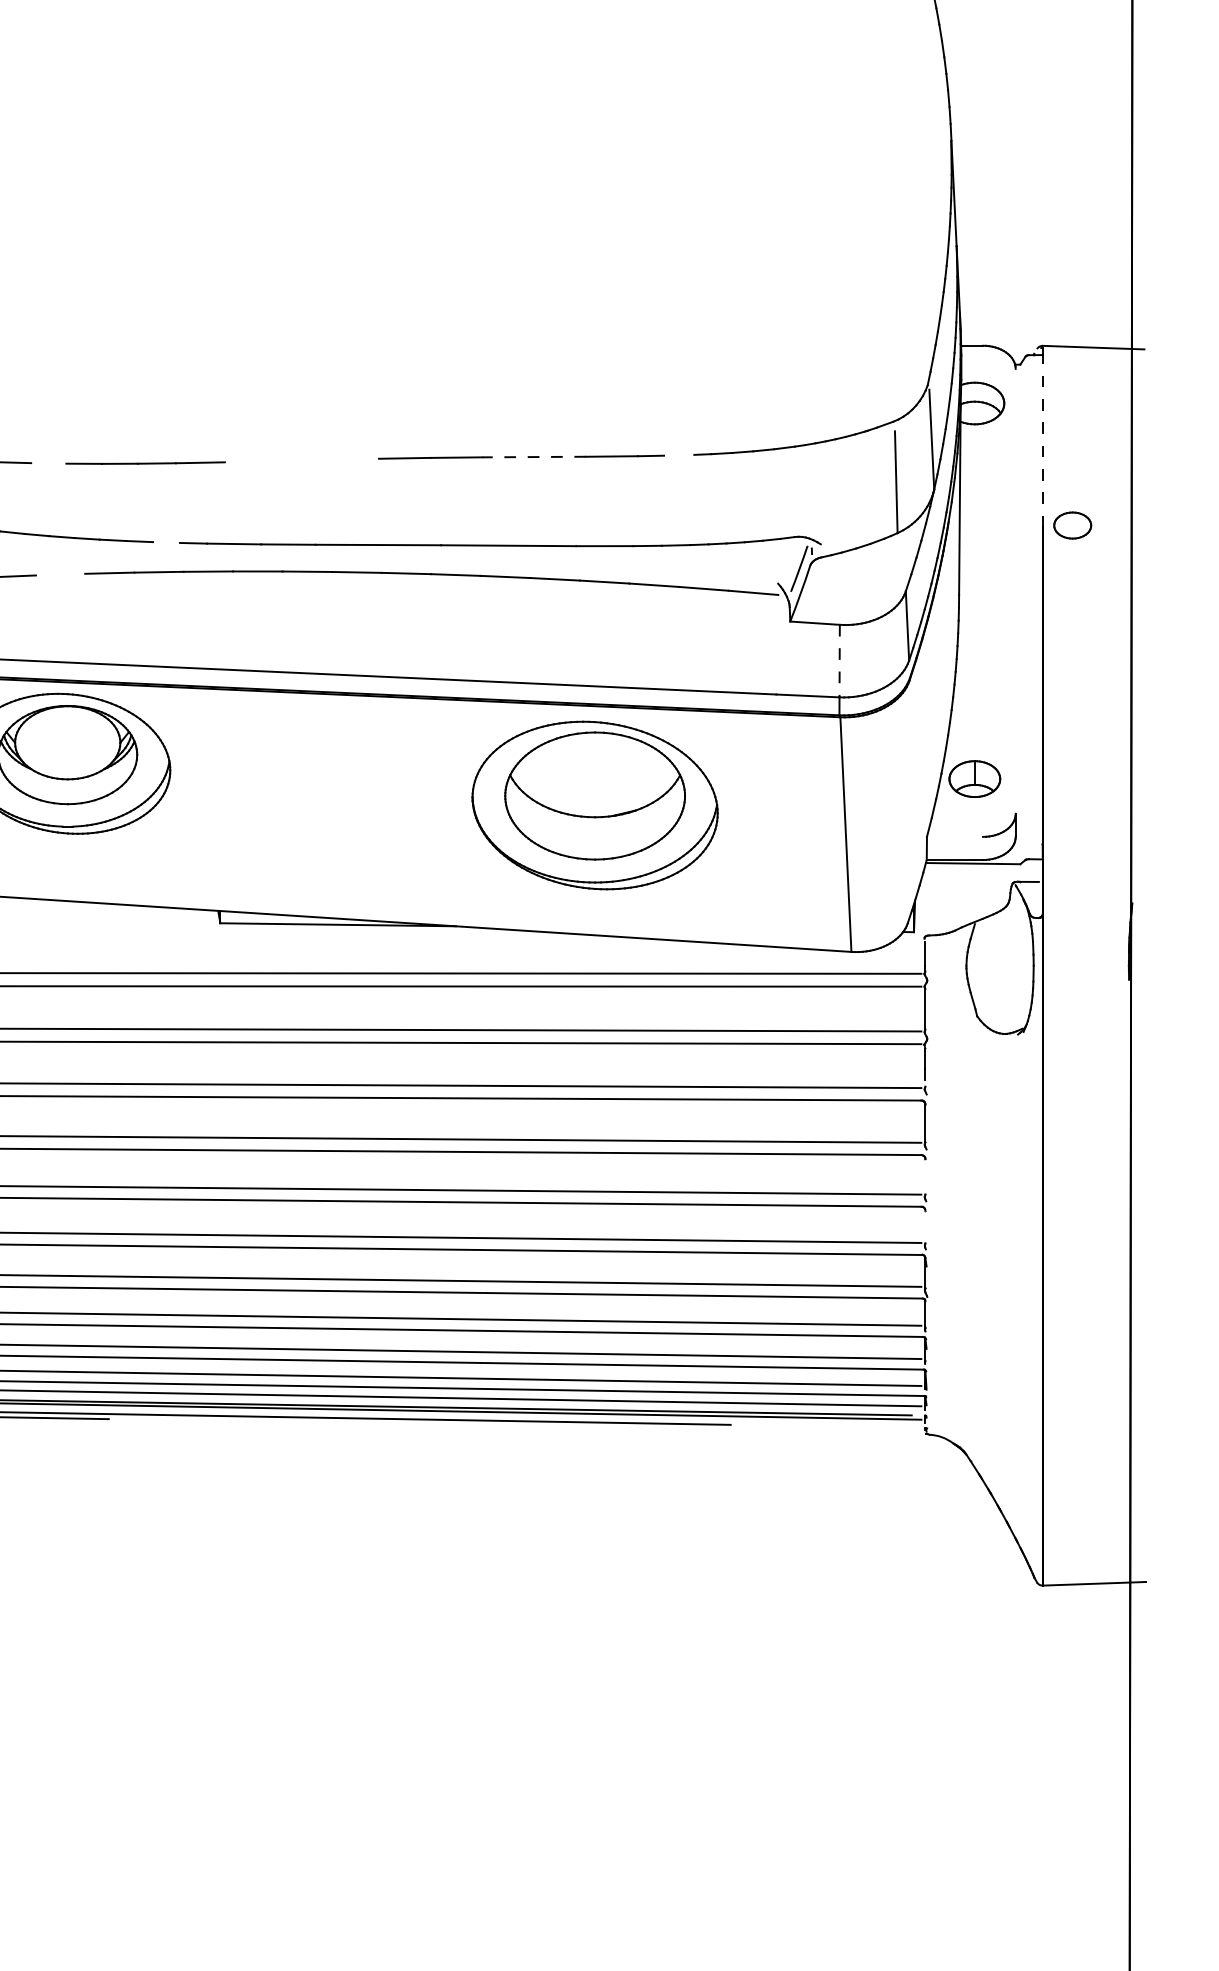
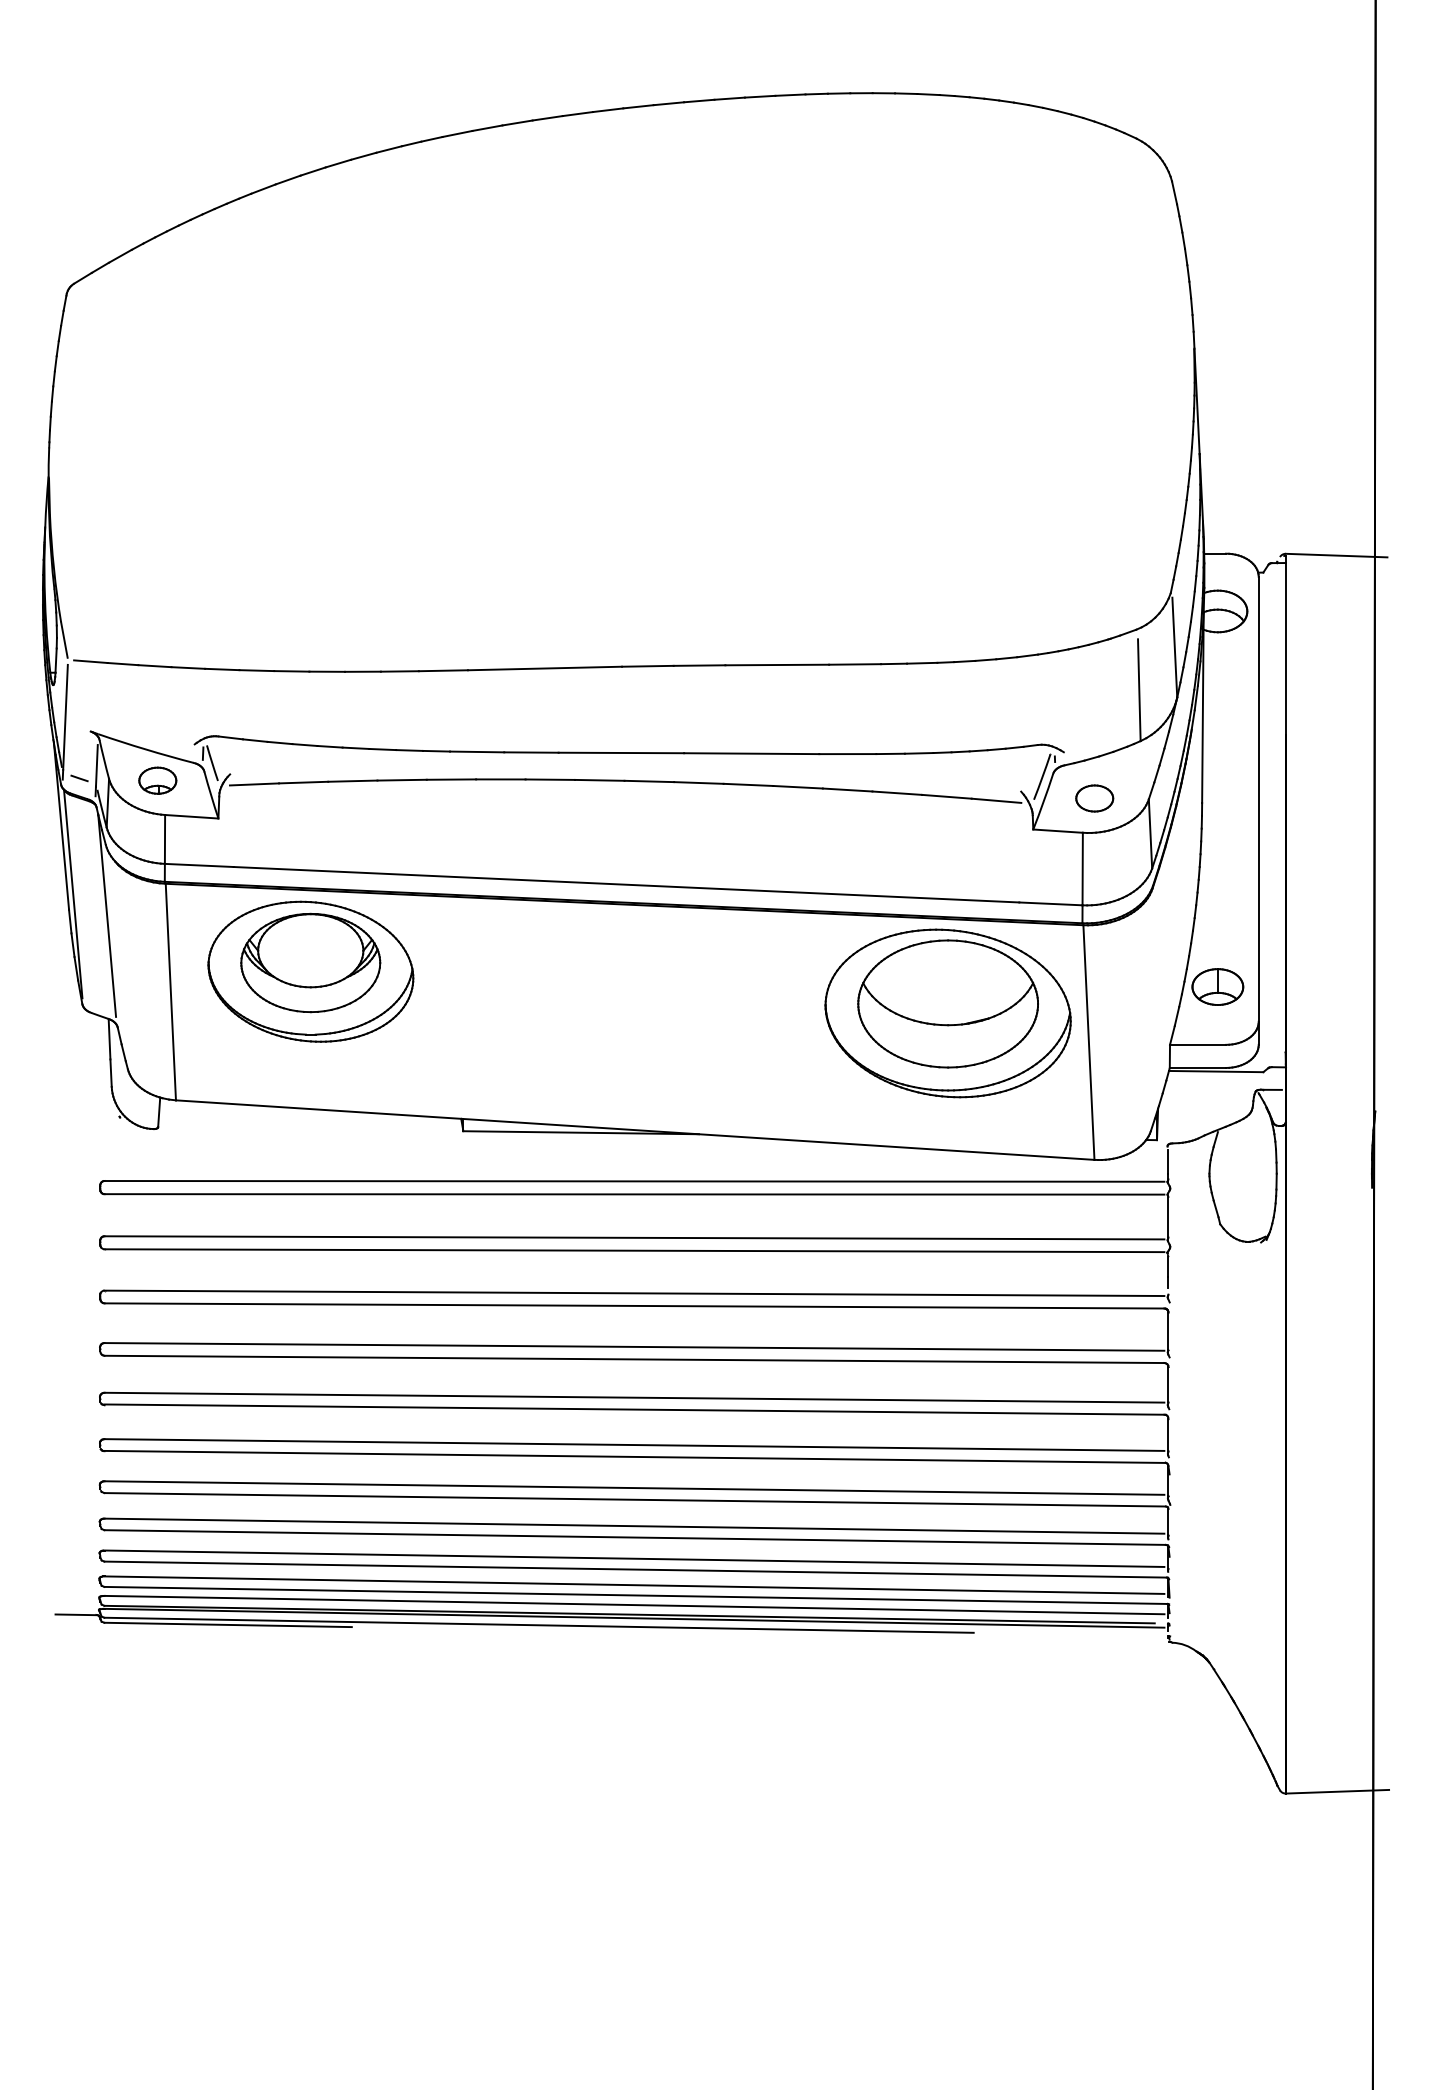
line: (1042, 440) -> (1285, 648), dashed -> solid
line: (679, 454) -> (922, 662), added
line: (534, 457) -> (777, 665), dashed -> solid
line: (301, 460) -> (544, 668), added
line: (48, 463) -> (291, 671), added
part: (1072, 525) -> (1094, 798), moved
line: (166, 542) -> (409, 750), added
line: (60, 574) -> (303, 782), added
line: (1015, 590) -> (1258, 798), added
line: (839, 661) -> (1082, 869), dashed -> solid
part: (594, 805) -> (947, 1013), moved
line: (955, 836) -> (1198, 1044), added
line: (925, 1176) -> (1168, 1384), added
line: (925, 1226) -> (1168, 1434), added

